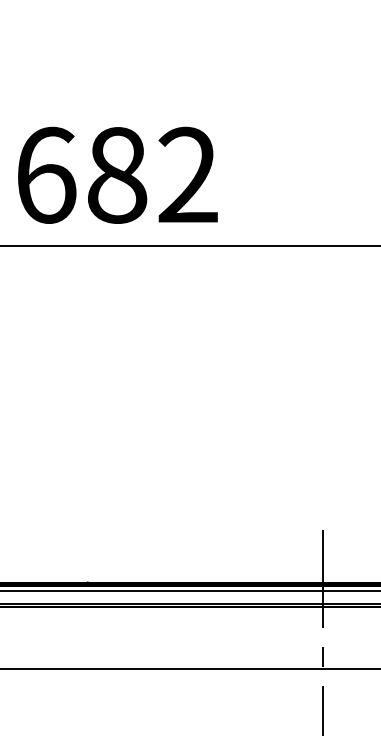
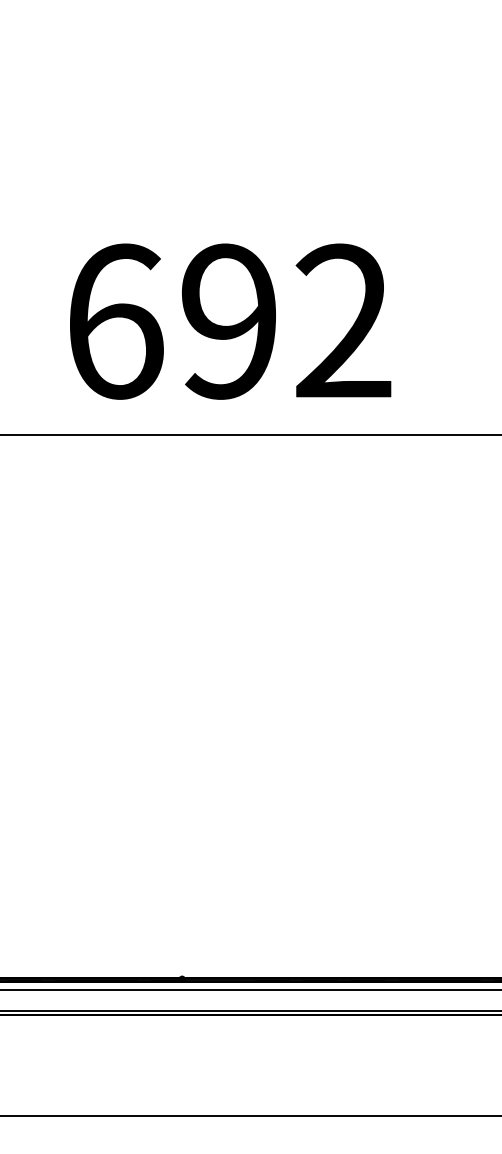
text: (117, 174) -> (229, 320), 682 -> 692

